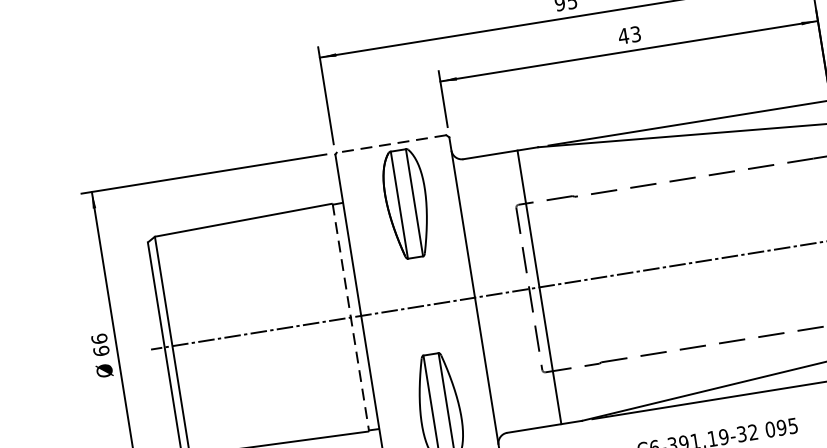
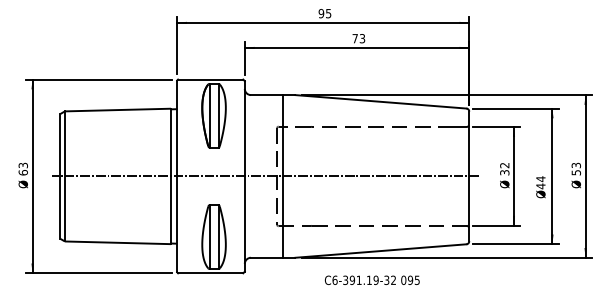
text: (624, 35) -> (355, 38), 43 -> 73
line: (391, 143) -> (210, 79), dashed -> solid
line: (351, 317) -> (171, 176), dashed -> solid
text: (98, 339) -> (22, 165), 66 -> 63

